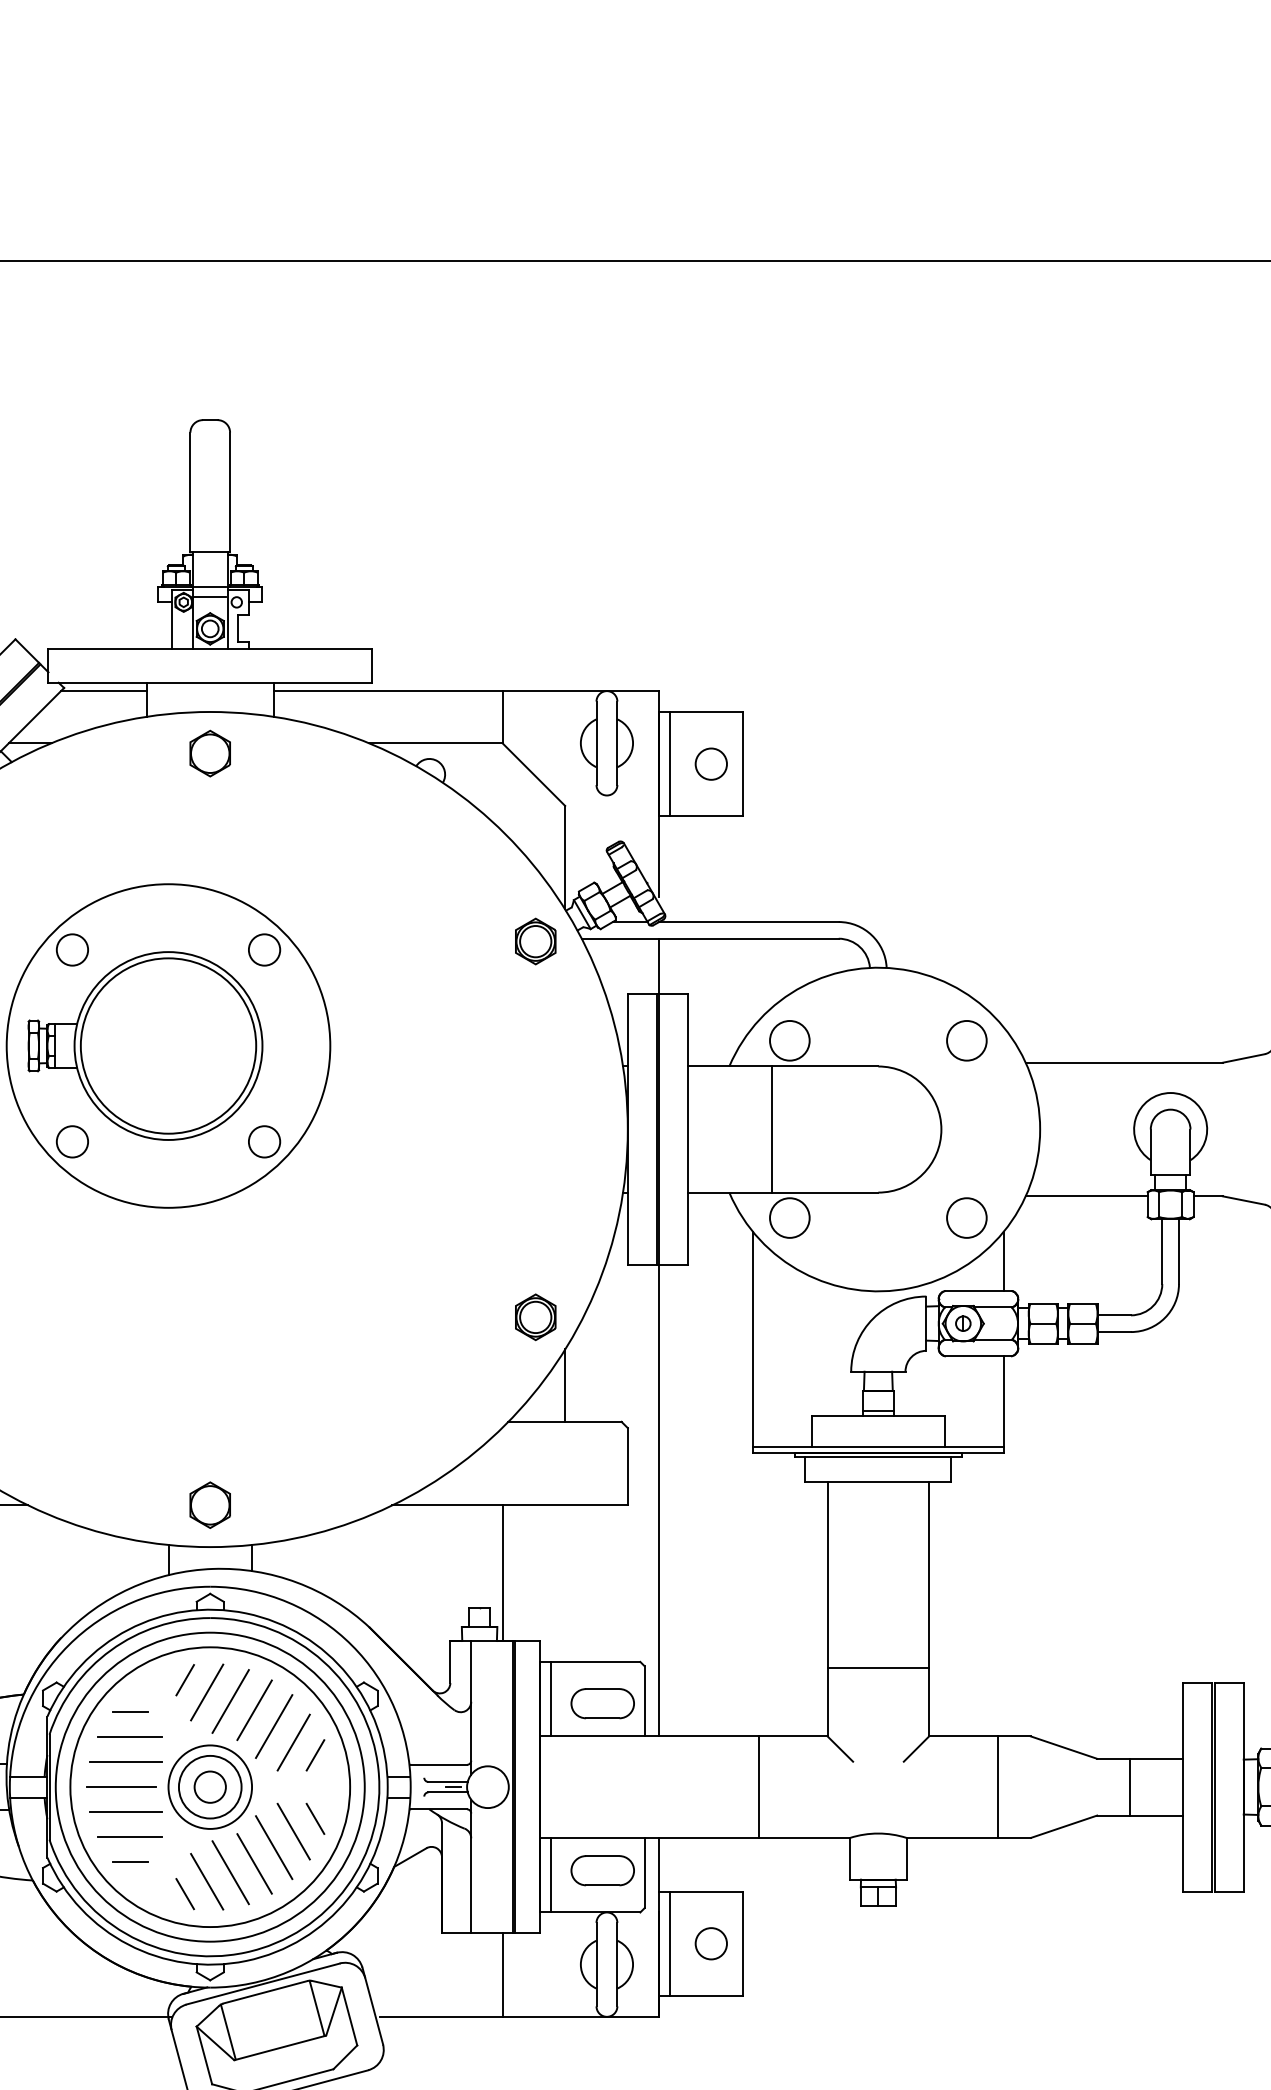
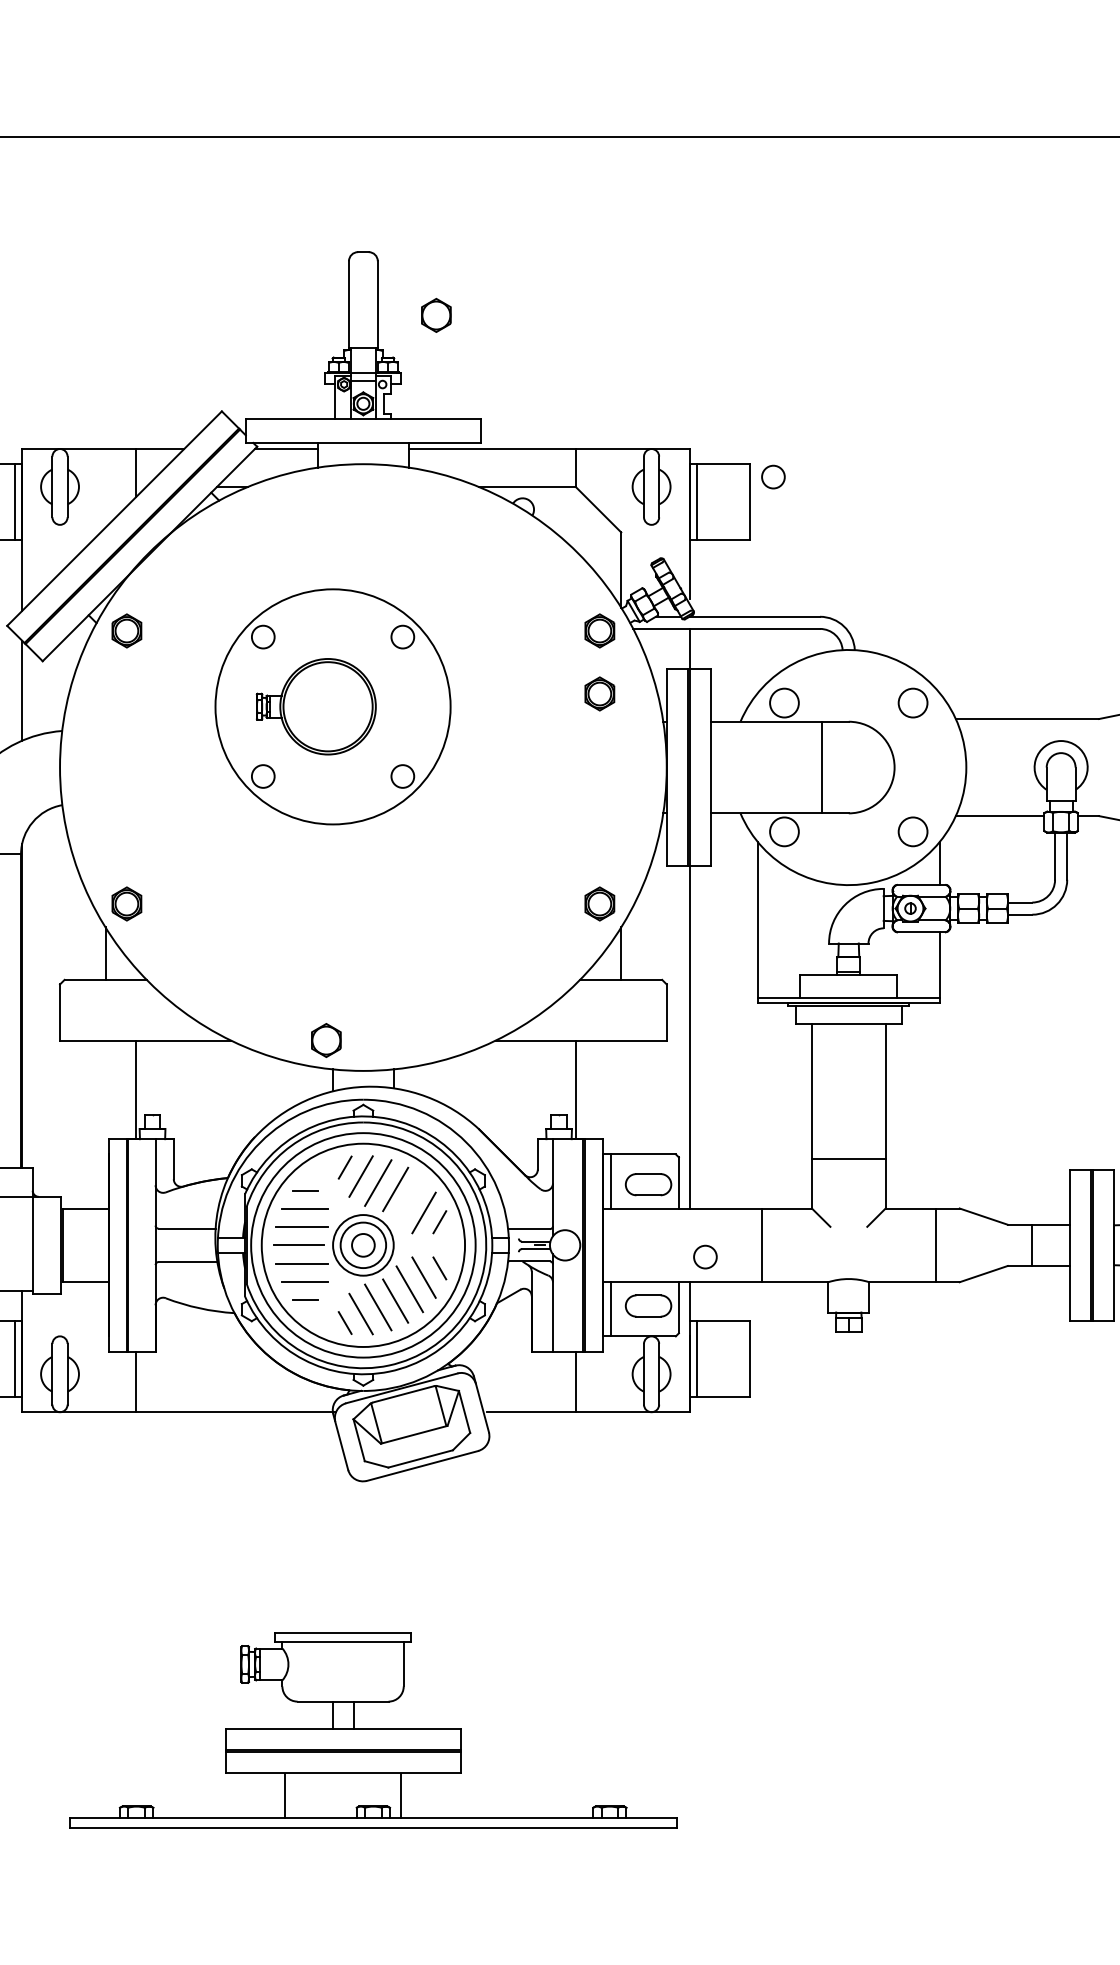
part: (210, 753) -> (436, 315), moved
circle: (711, 763) -> (773, 476), moved
part: (535, 1027) -> (599, 693), added
part: (145, 1045) -> (316, 706), size x0.7
line: (771, 1129) -> (821, 767), moved
part: (210, 1505) -> (326, 1040), moved
line: (273, 1726) -> (409, 1201), removed
circle: (711, 1942) -> (705, 1256), moved

